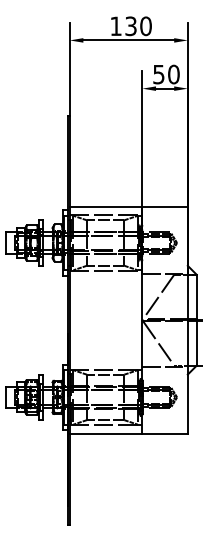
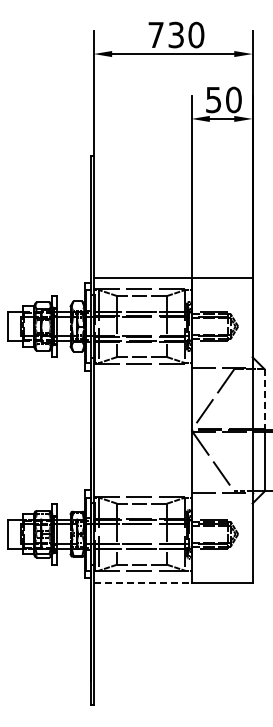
text: (115, 25) -> (155, 34), 130 -> 730
line: (196, 297) -> (264, 399), solid -> dashed
line: (105, 434) -> (142, 583), solid -> dashed

